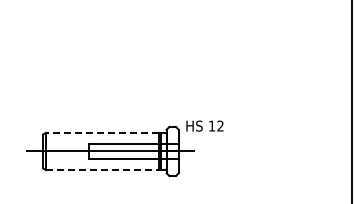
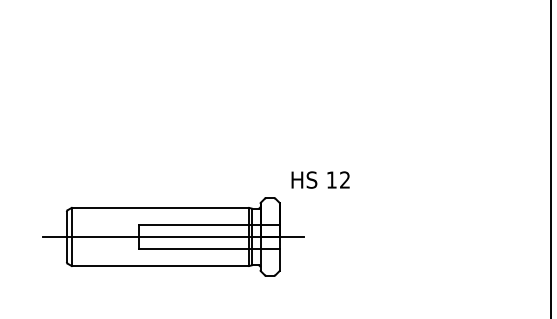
text: (204, 125) -> (319, 179), moved
line: (102, 132) -> (160, 207), dashed -> solid
line: (102, 170) -> (160, 266), dashed -> solid

